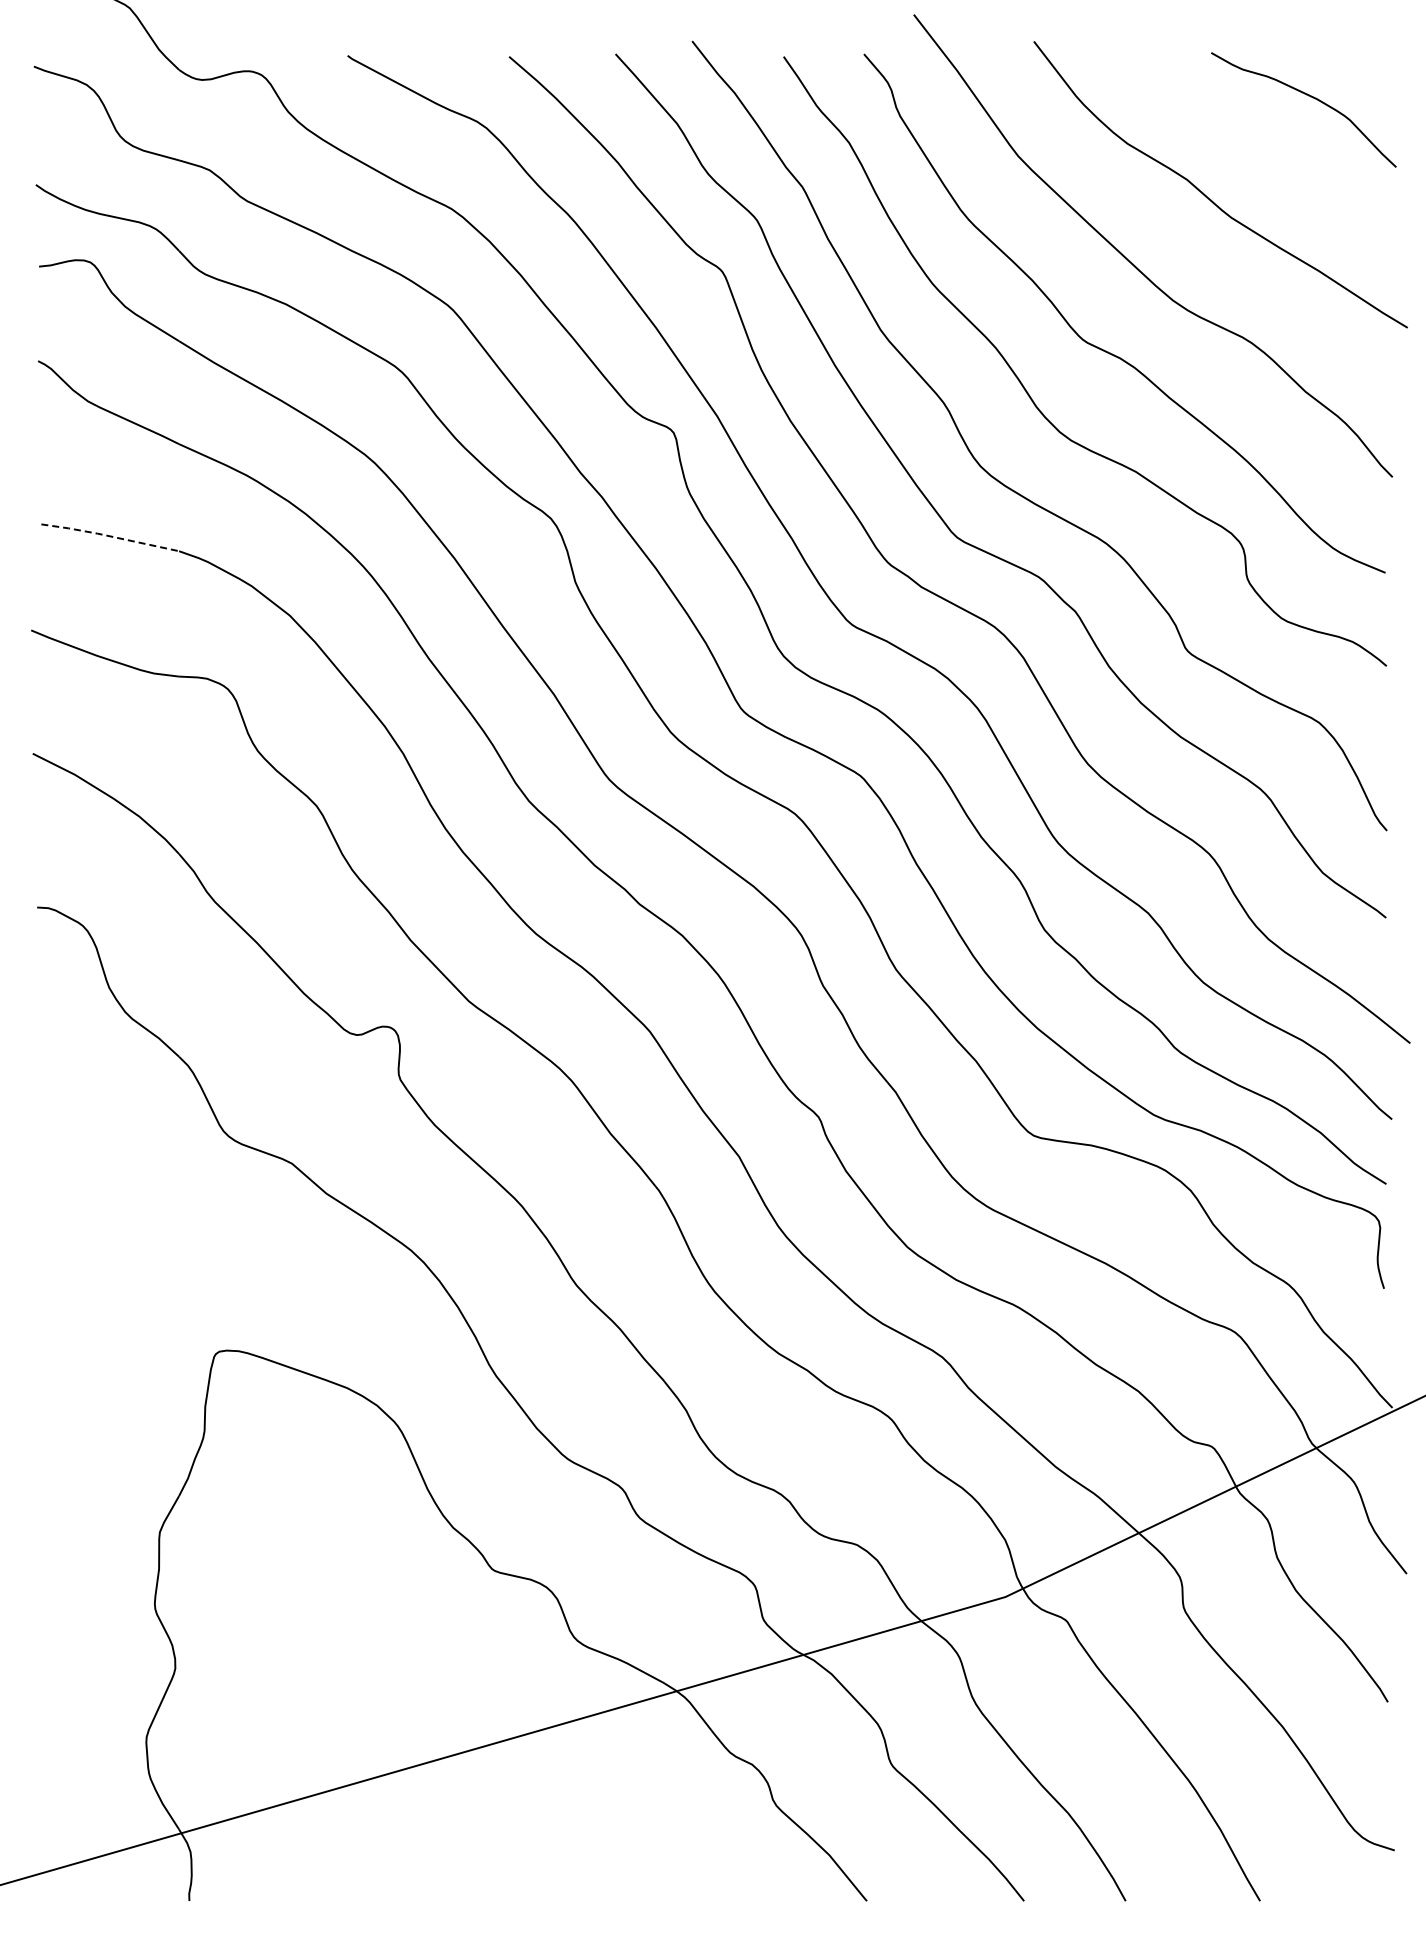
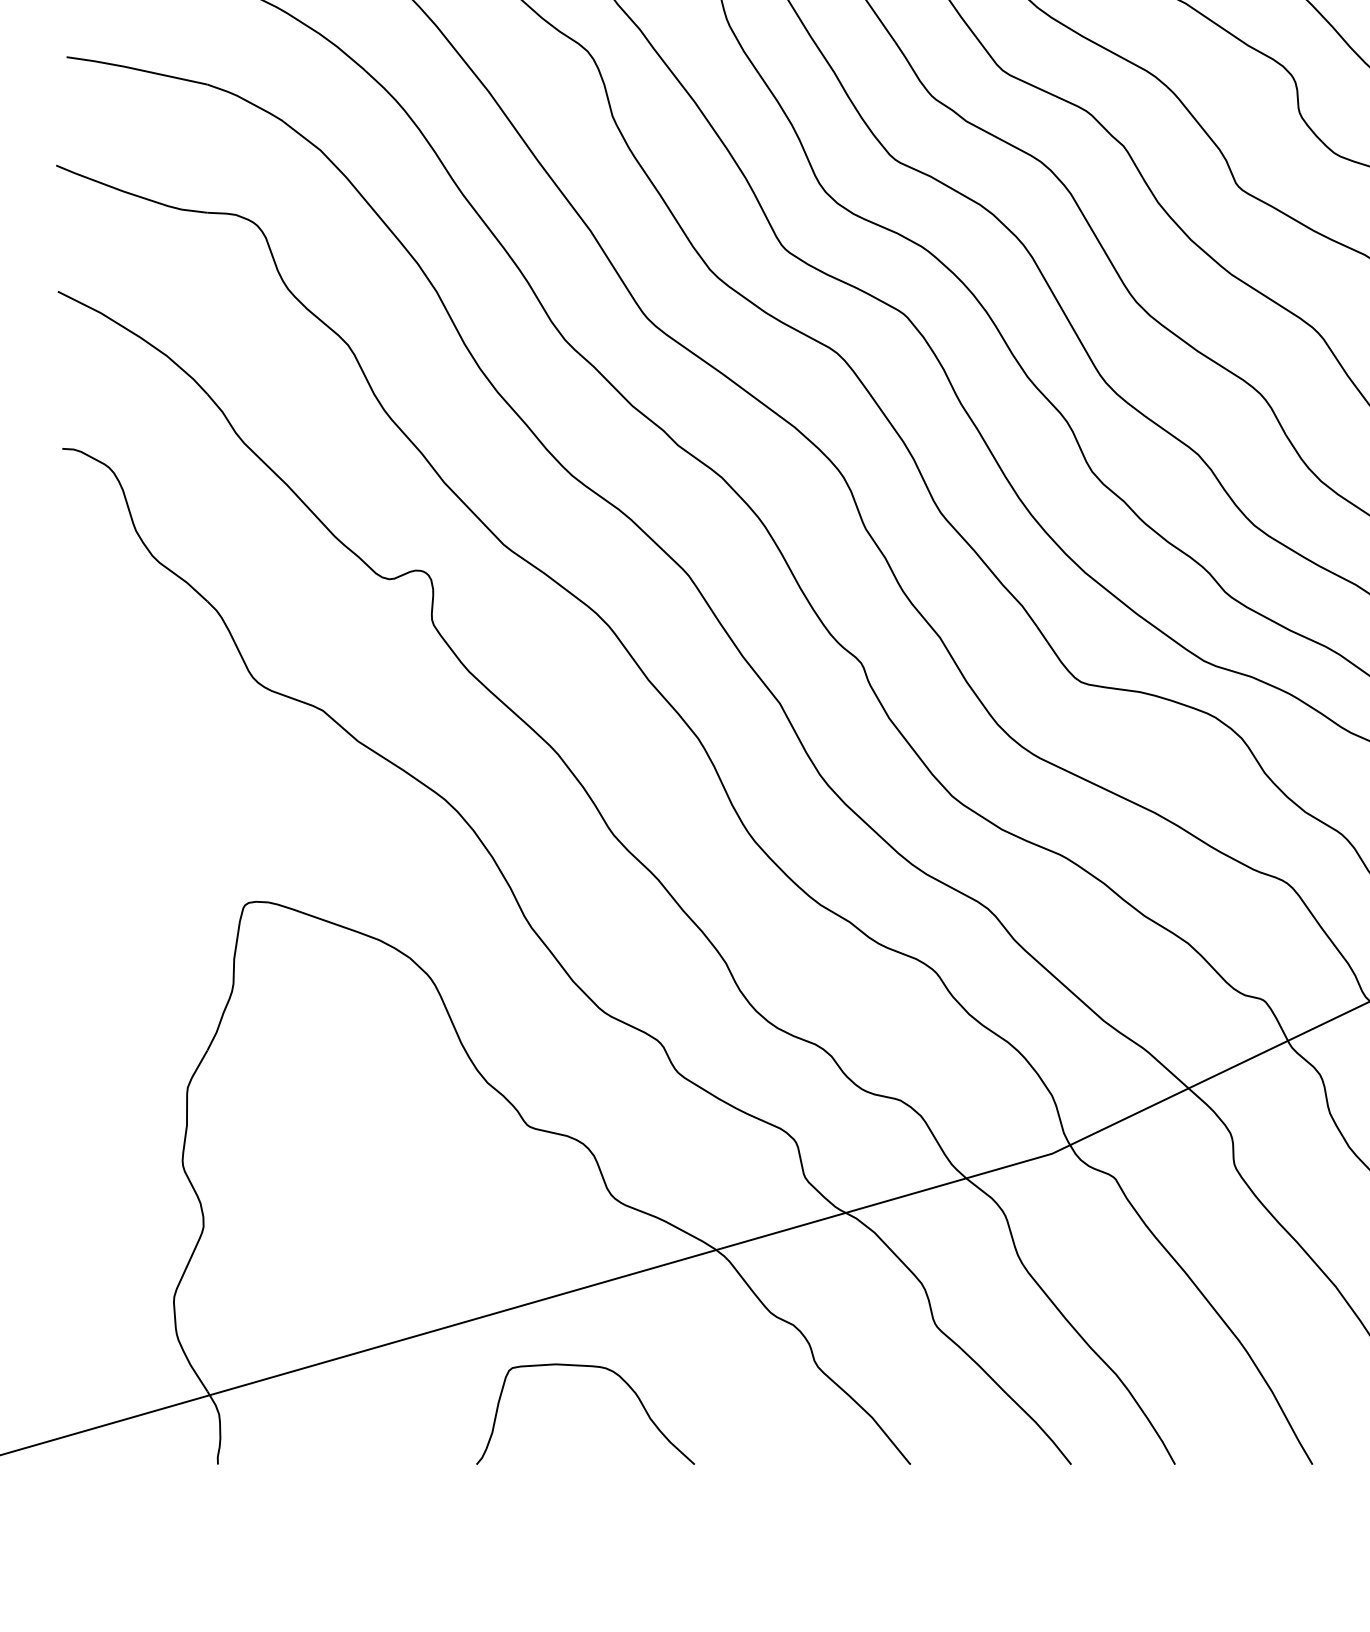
line: (109, 536) -> (136, 69), dashed -> solid
curve: (558, 1806) -> (595, 1367), added

